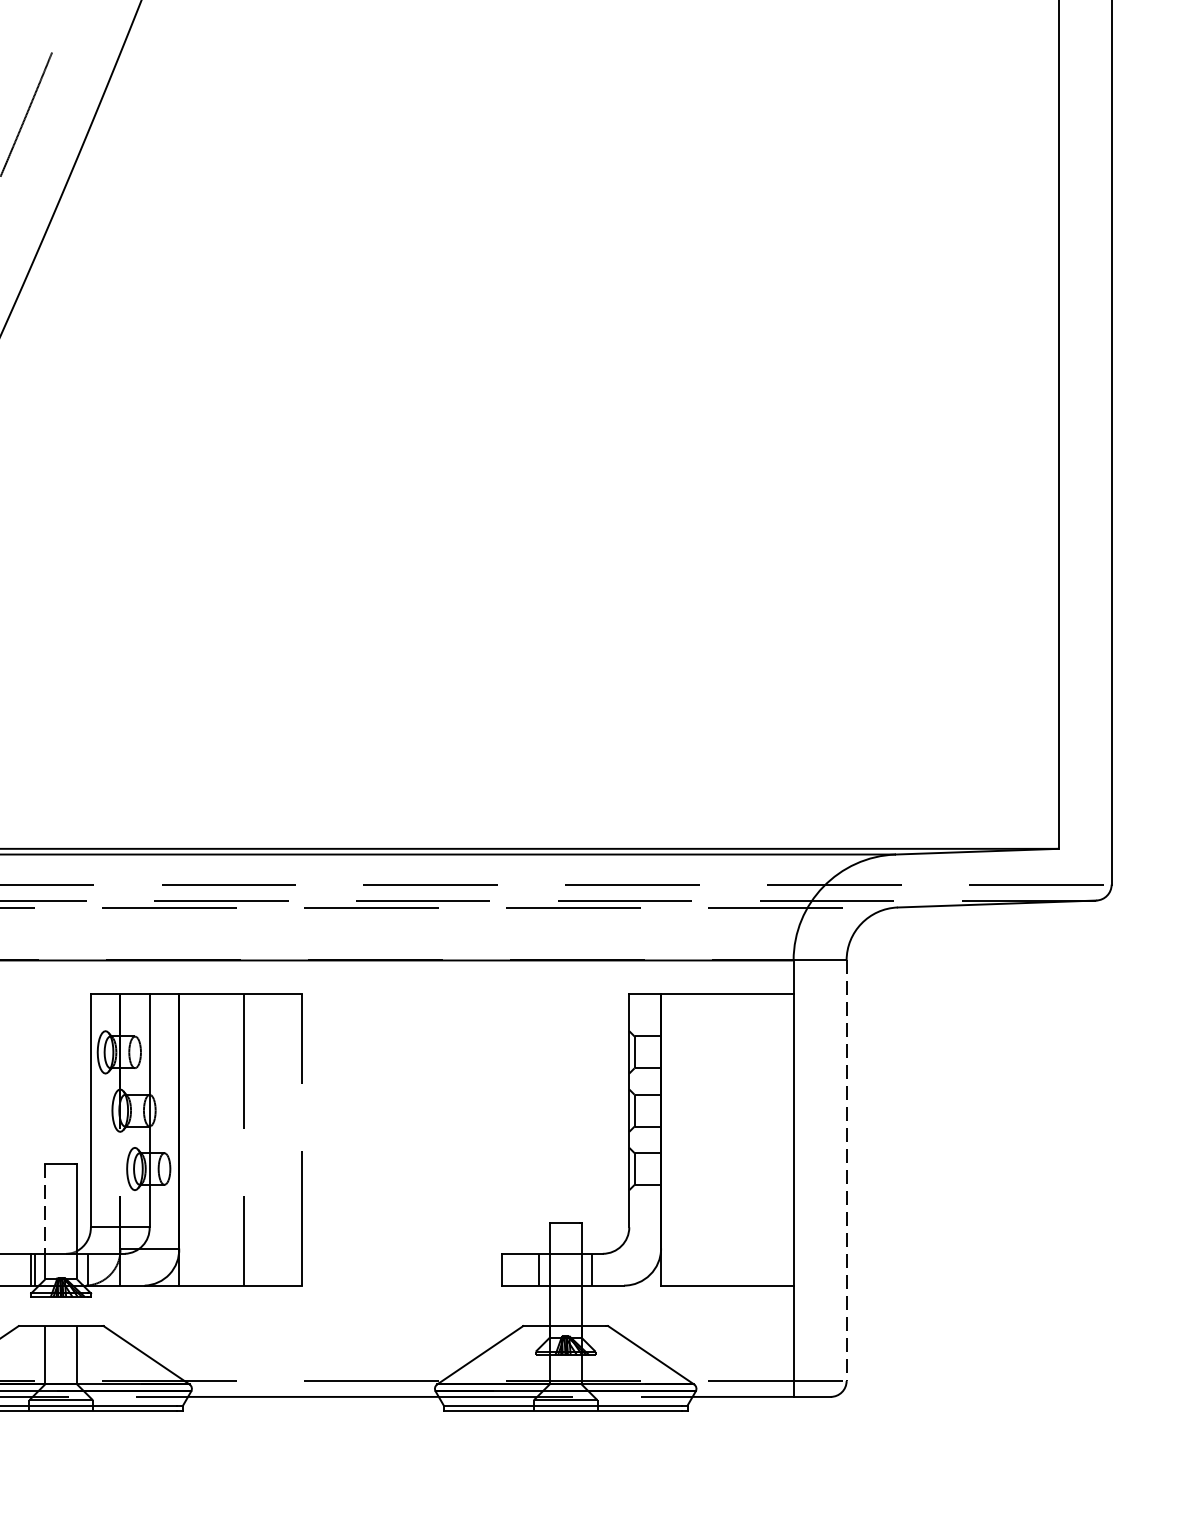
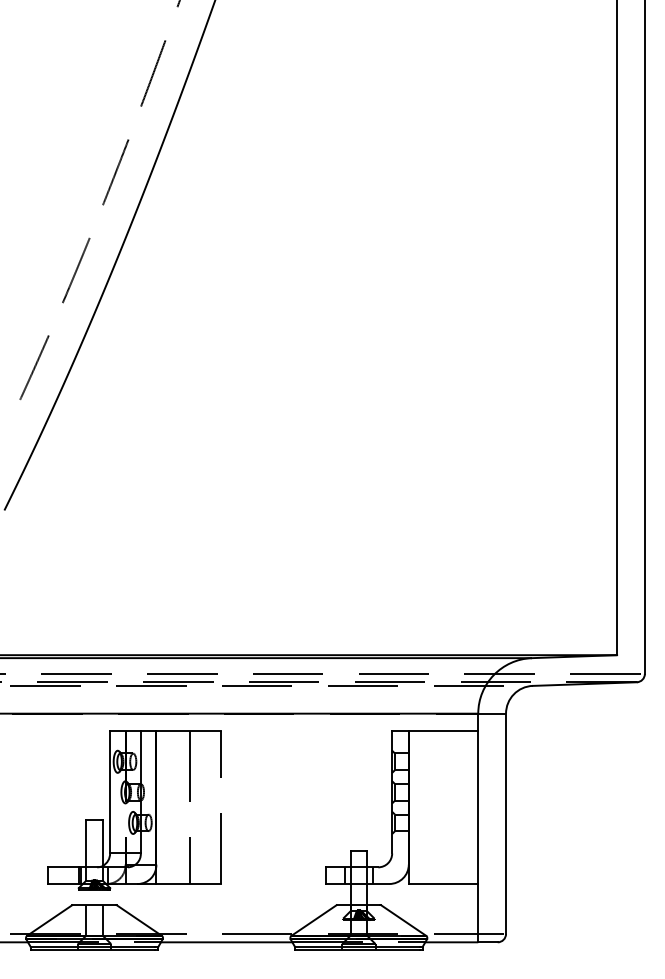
line: (847, 1172) -> (506, 824), dashed -> solid
line: (45, 1210) -> (86, 844), dashed -> solid

